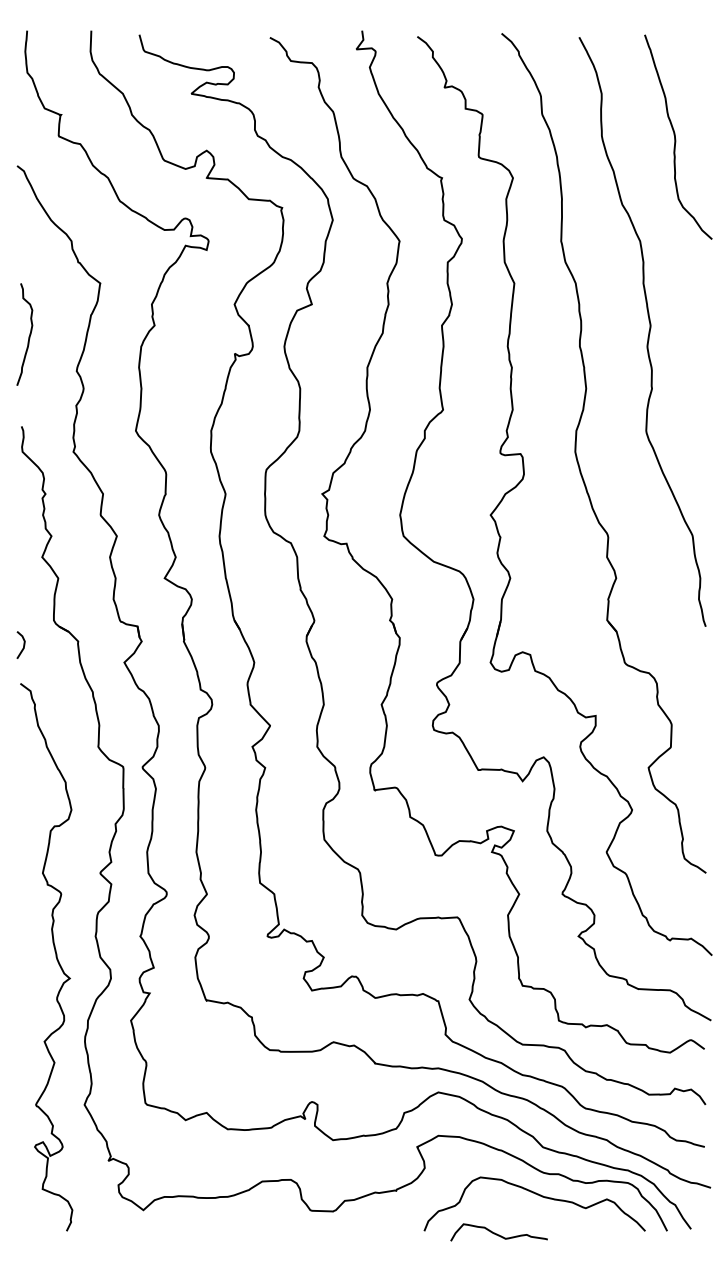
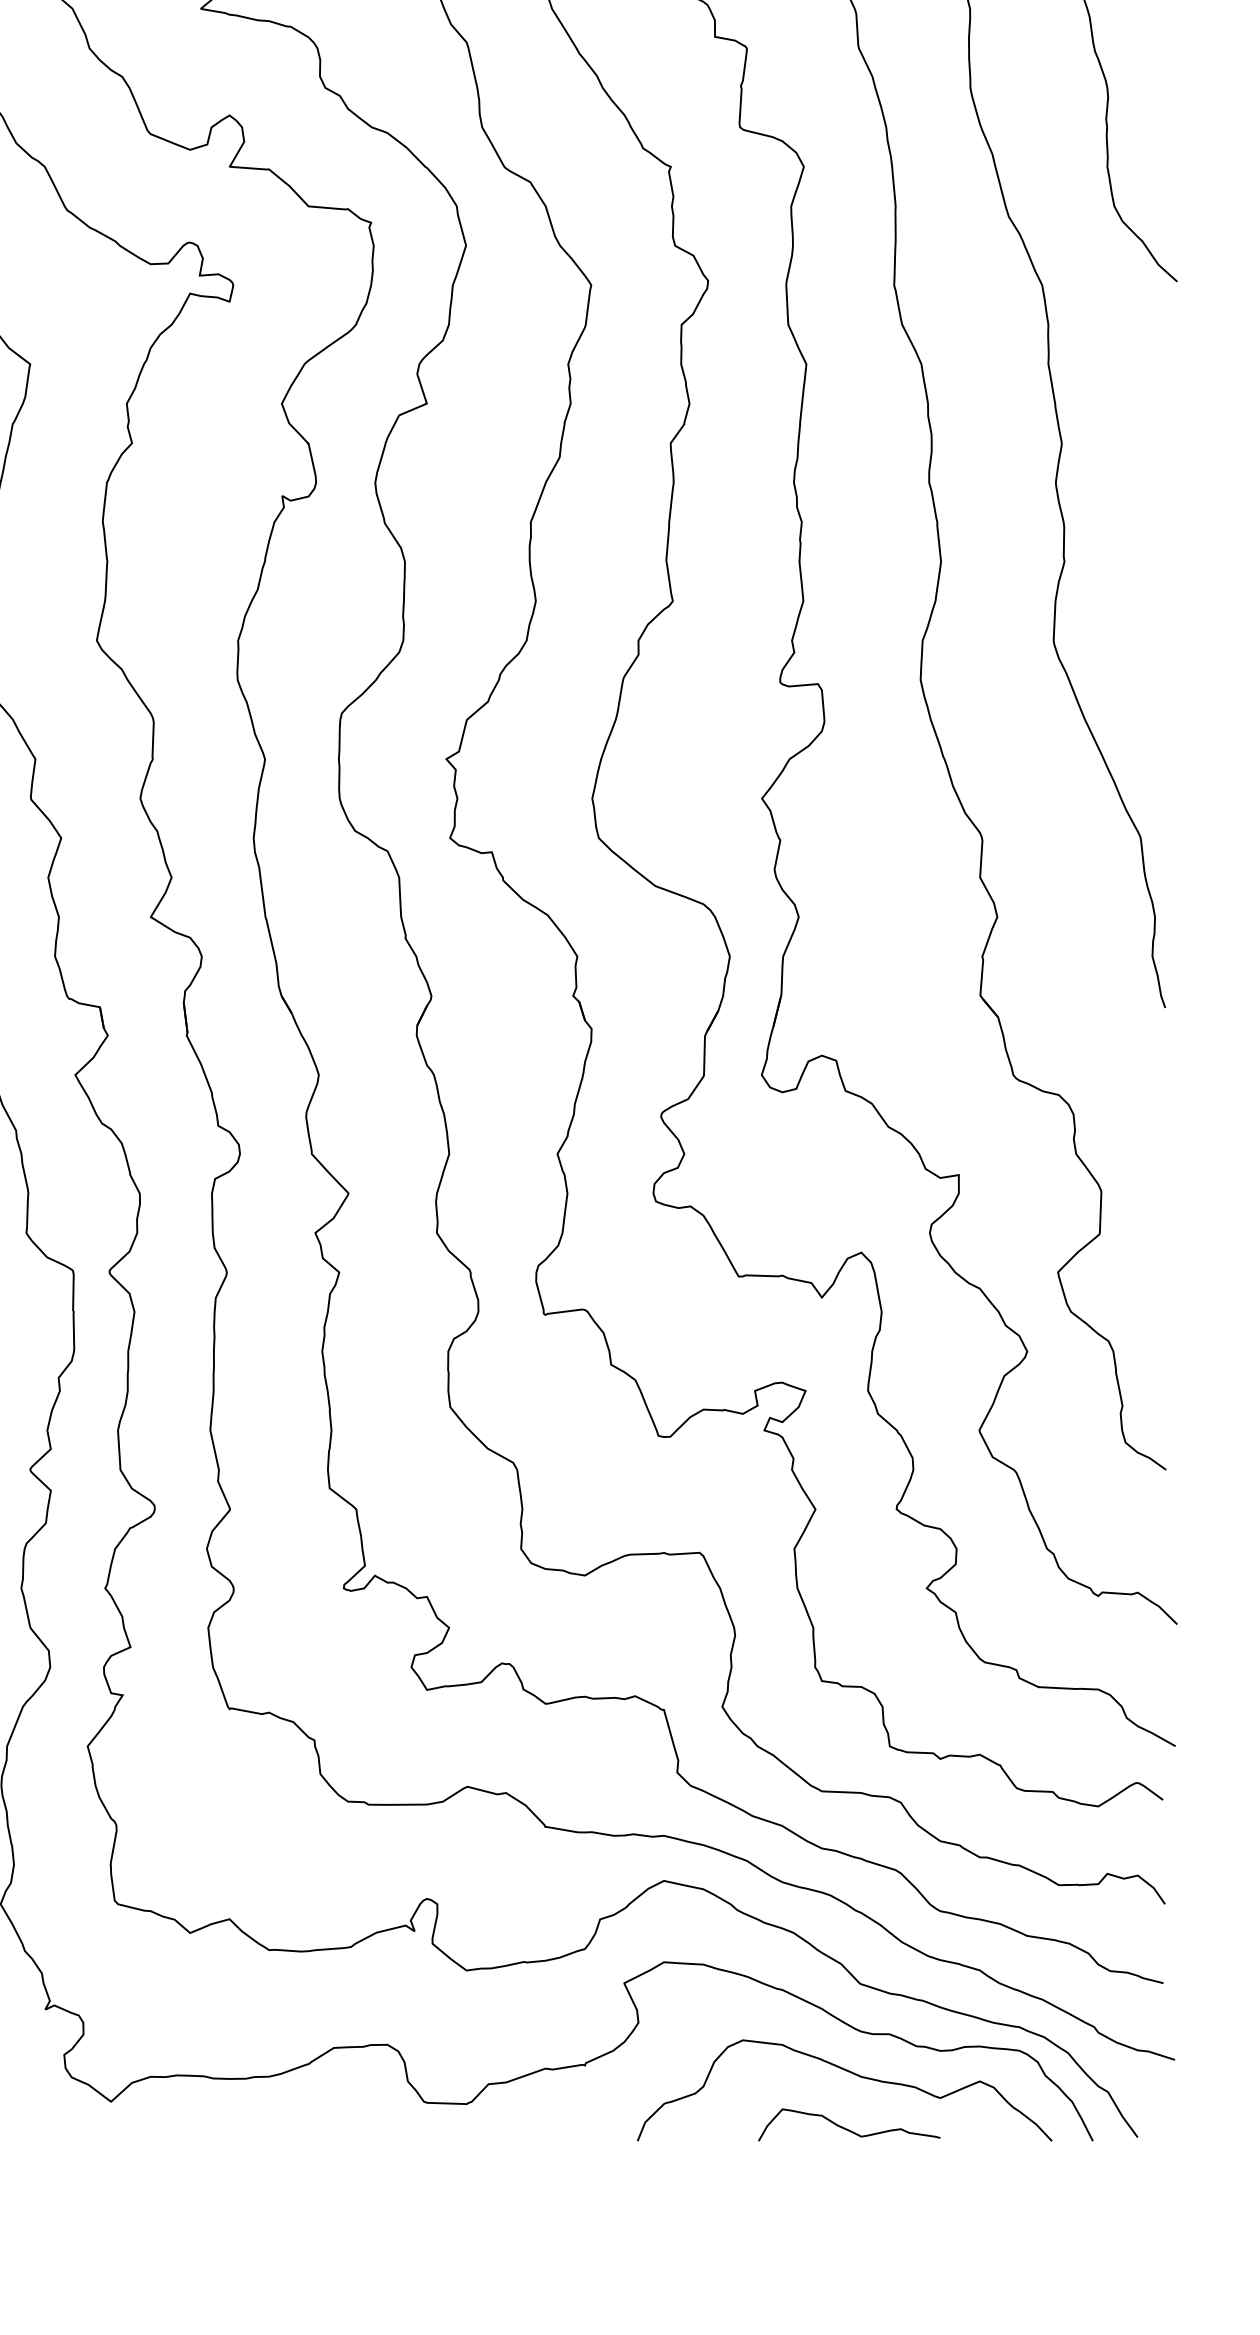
curve: (497, 1233) -> (846, 2126), moved

